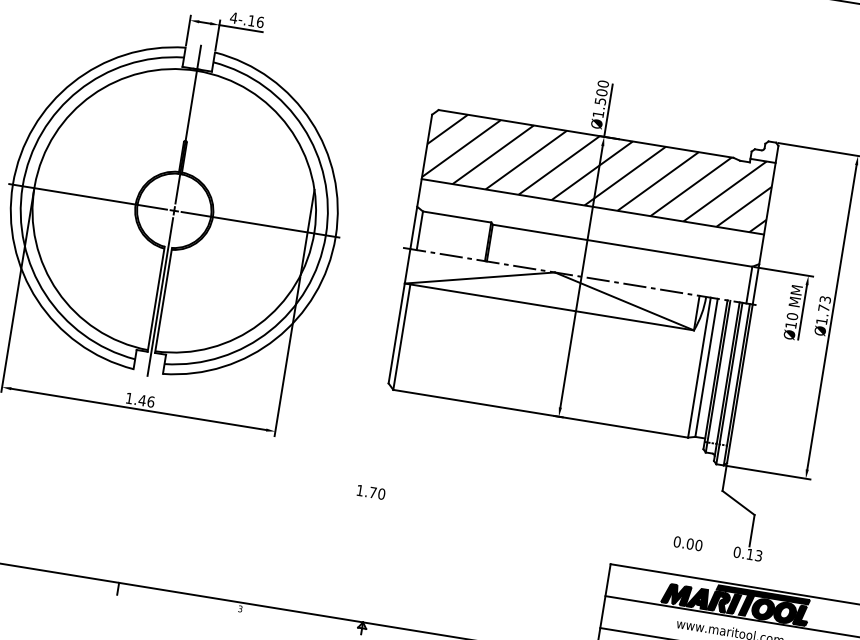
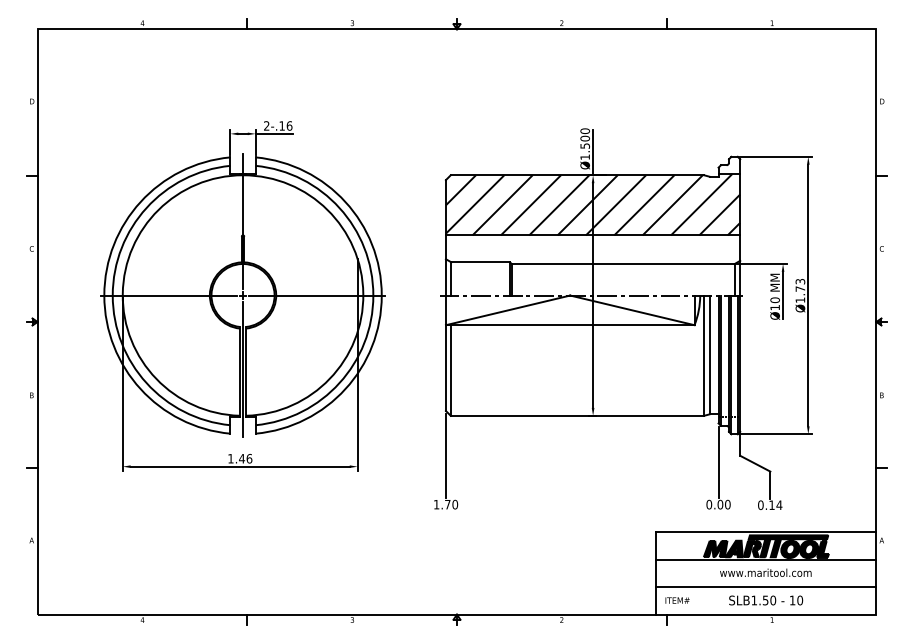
text: (233, 17) -> (266, 125), 4-.16 -> 2-.16
line: (379, 435) -> (445, 455), added
line: (695, 494) -> (718, 462), added
text: (758, 556) -> (779, 505), 0.13 -> 0.14

